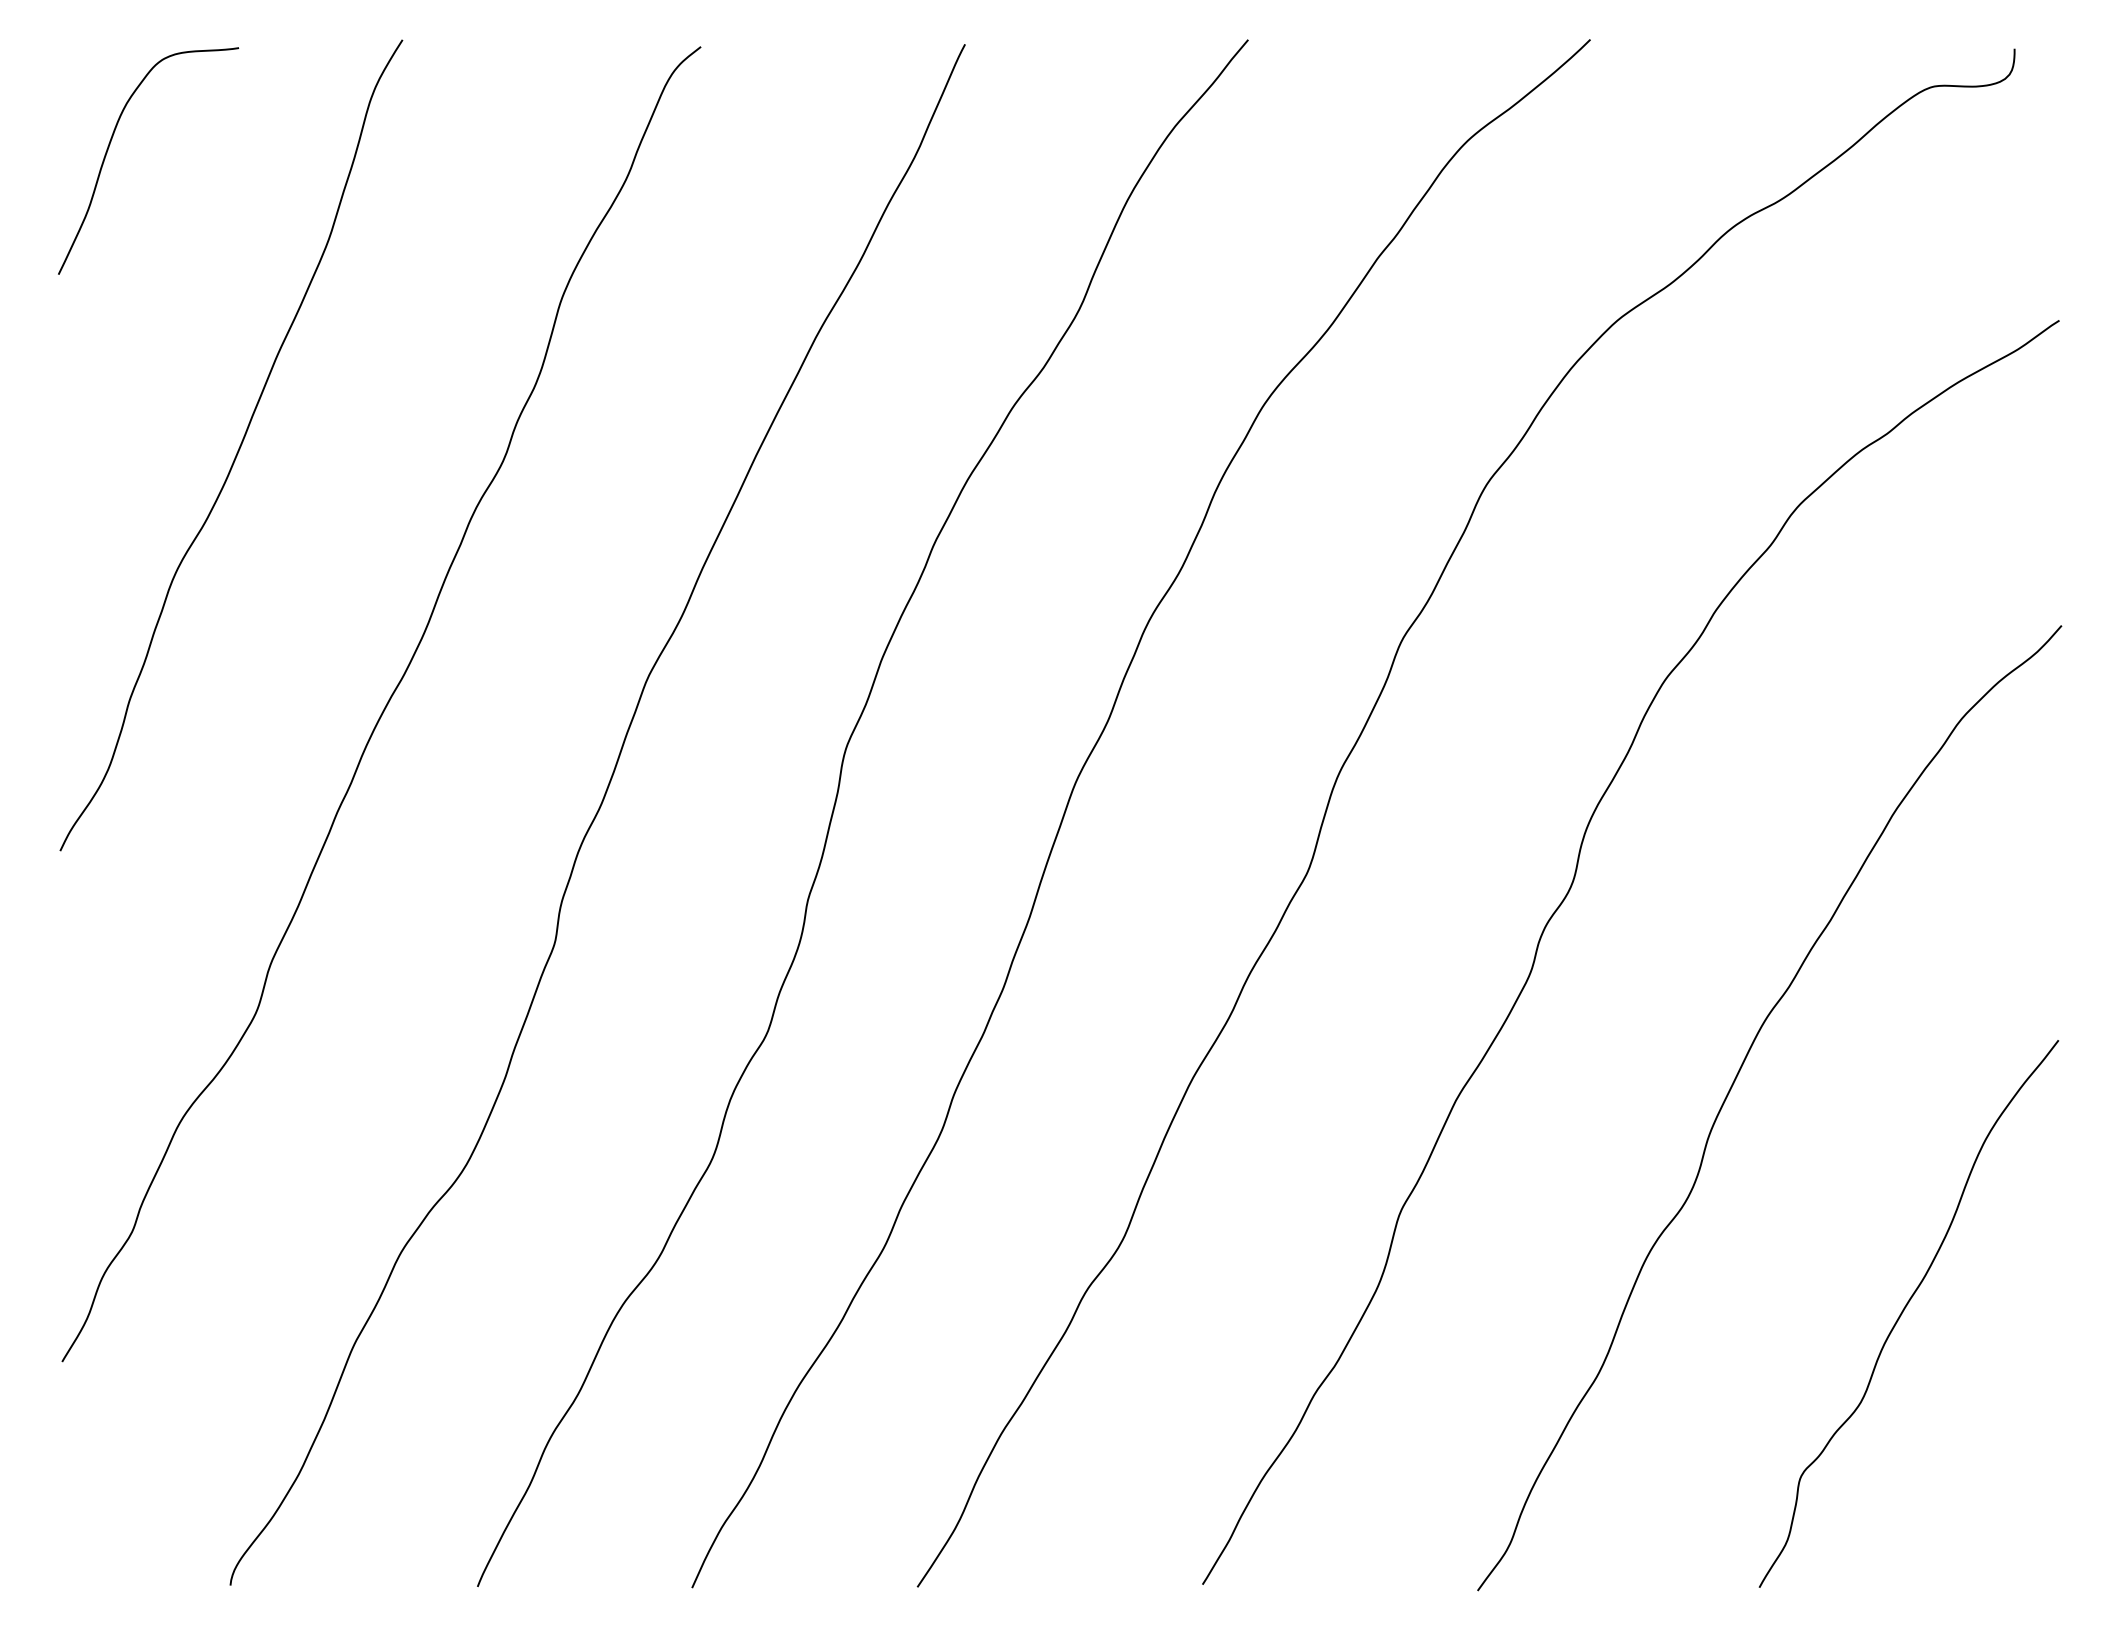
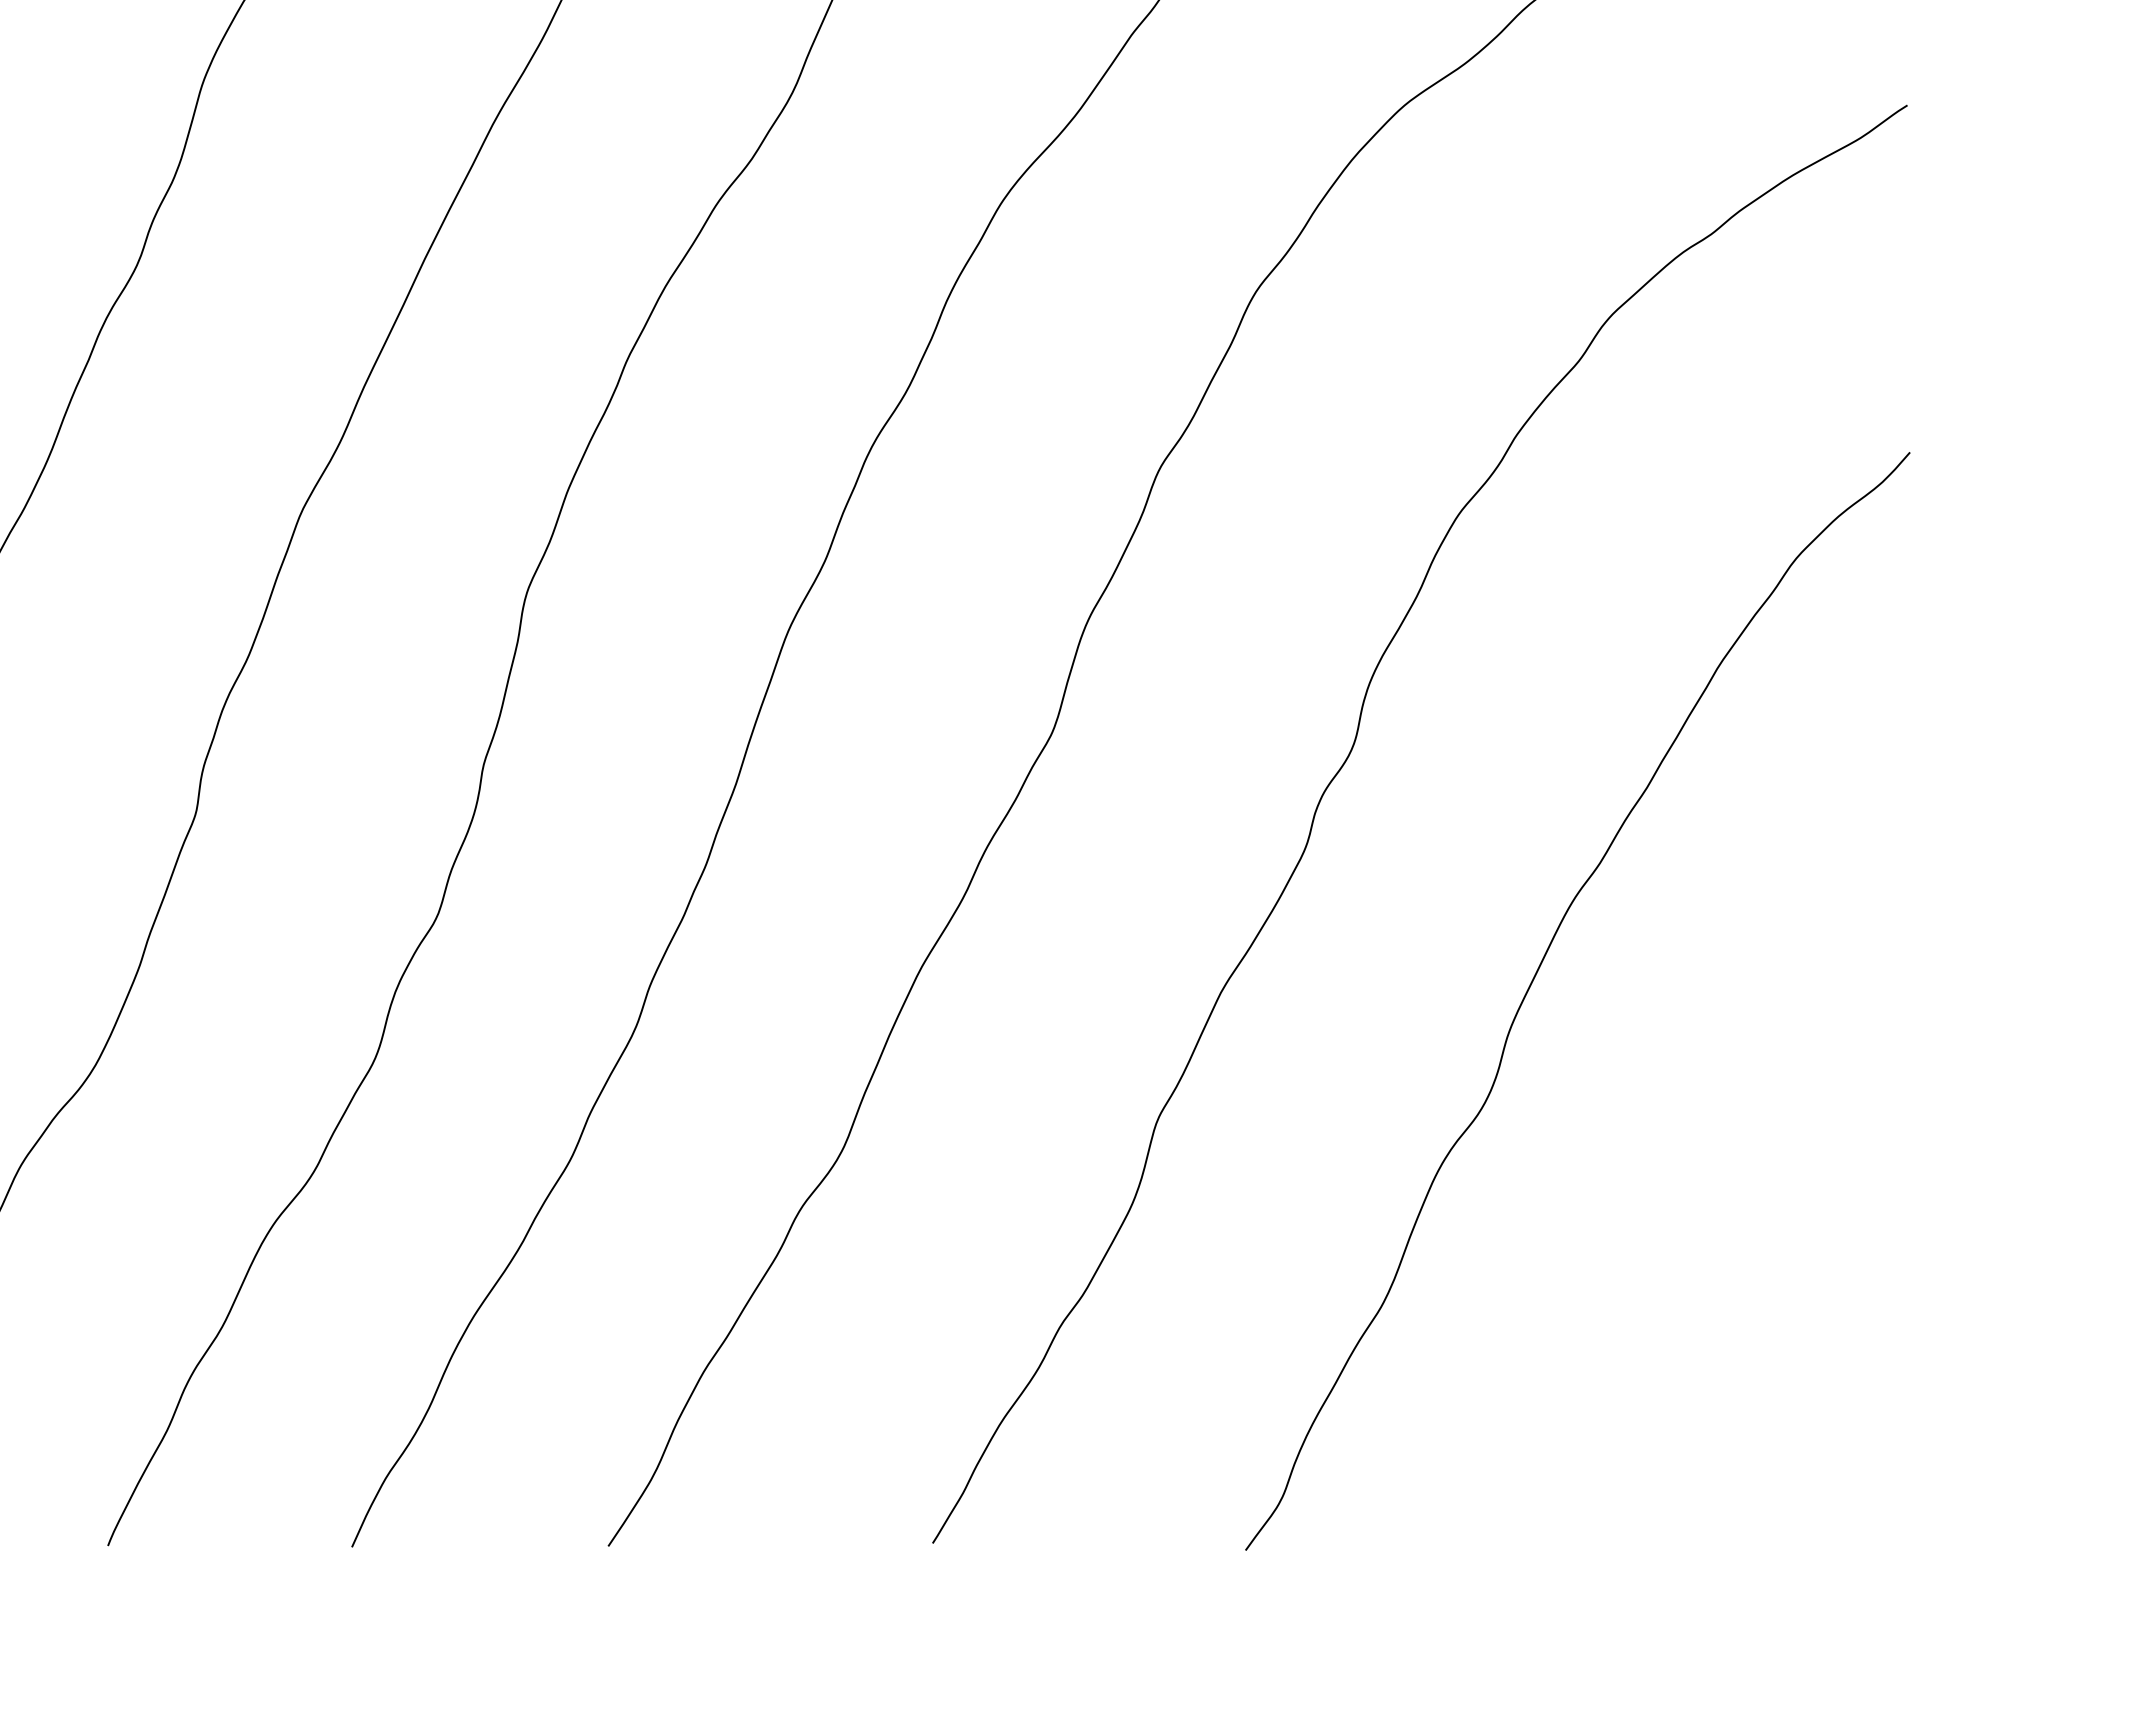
curve: (1904, 1310) -> (1731, 1231), removed

